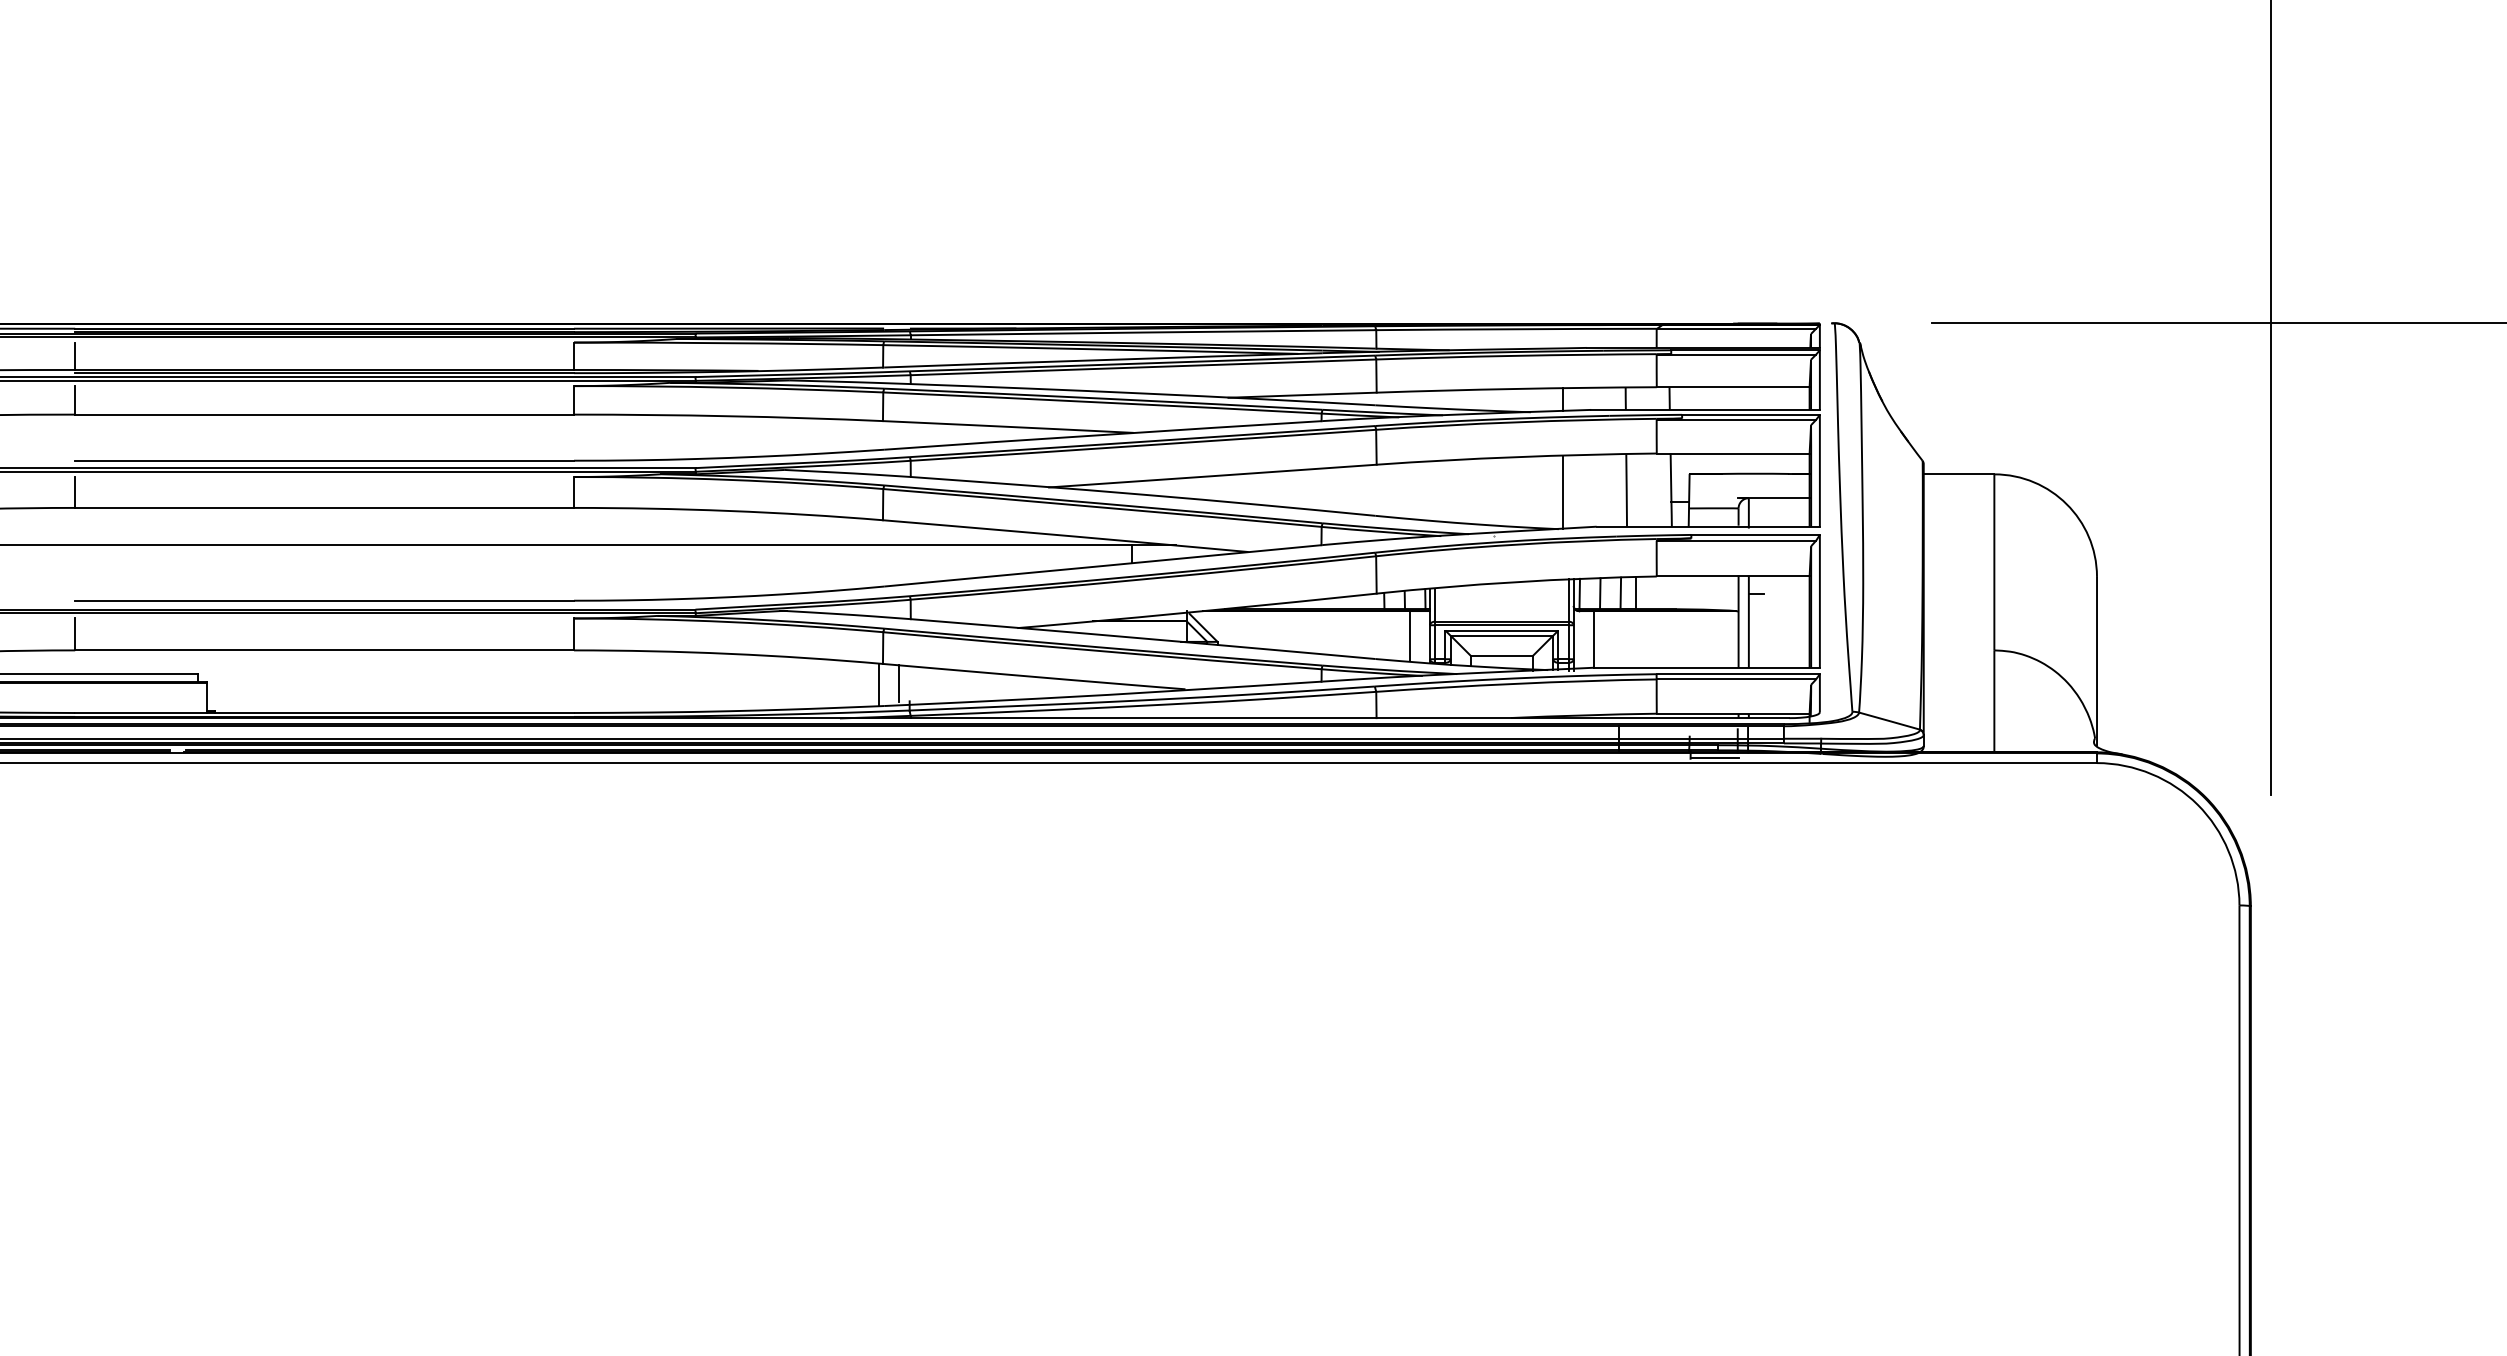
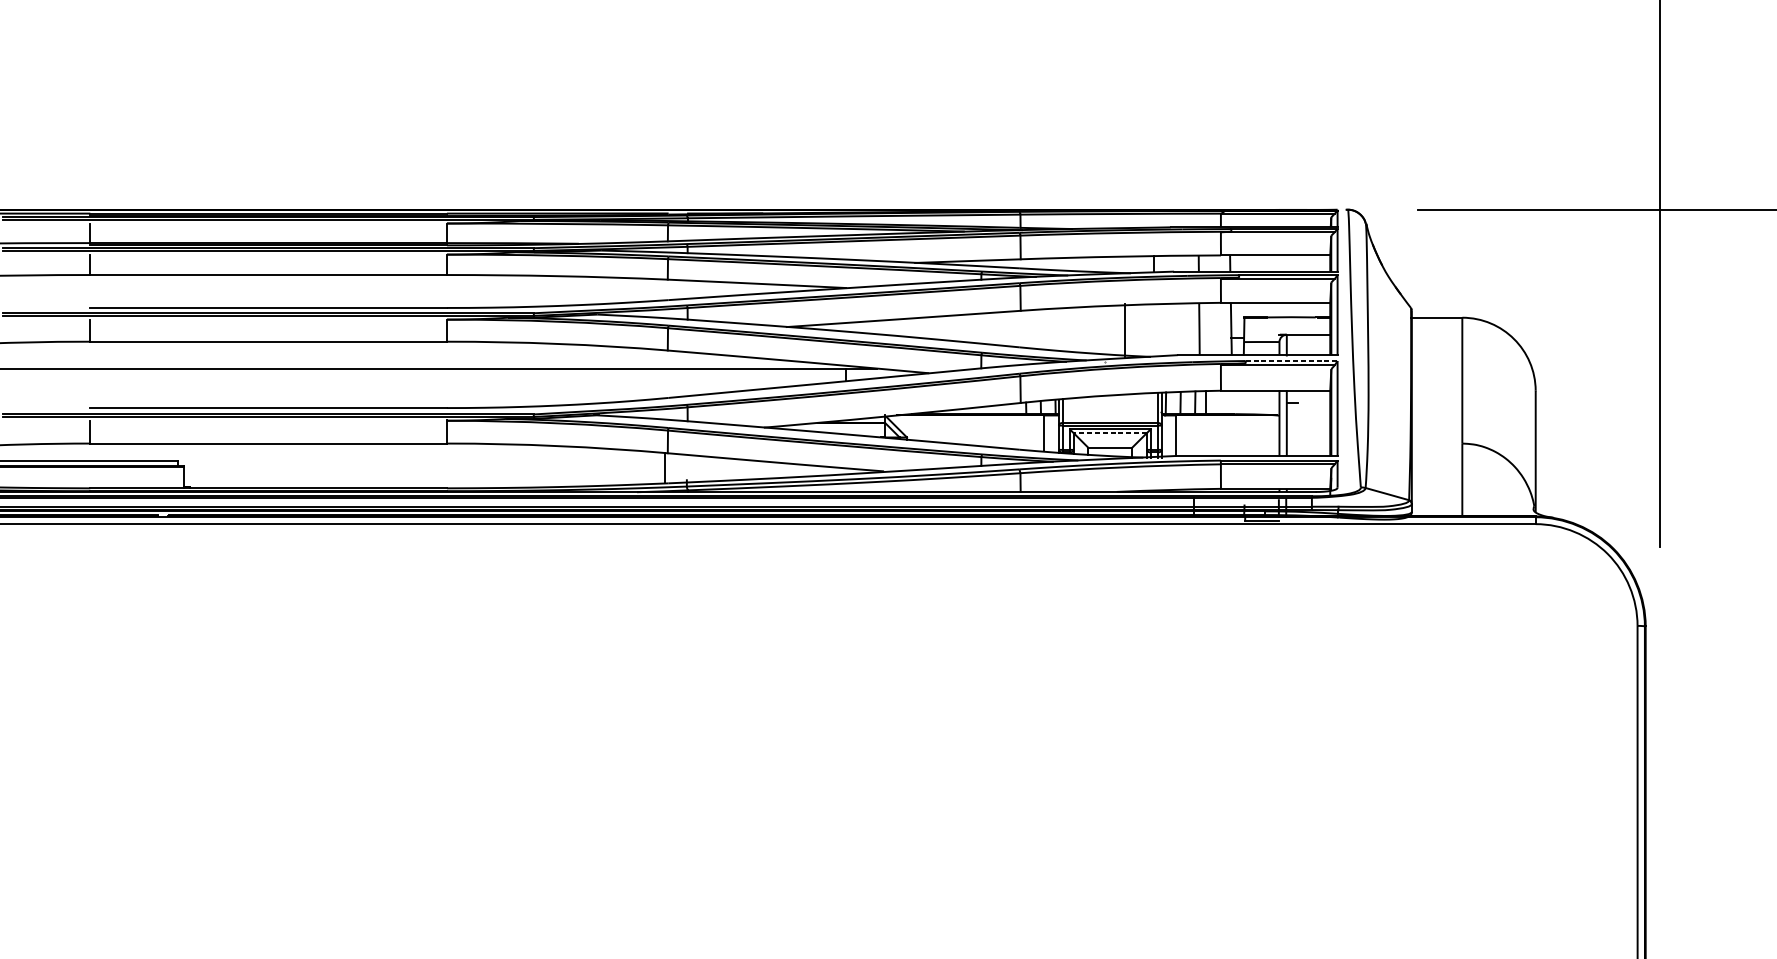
line: (1563, 491) -> (1124, 329), moved
line: (1756, 534) -> (1292, 360), solid -> dashed
line: (1501, 635) -> (1109, 432), solid -> dashed
line: (899, 683) -> (679, 467), removed

